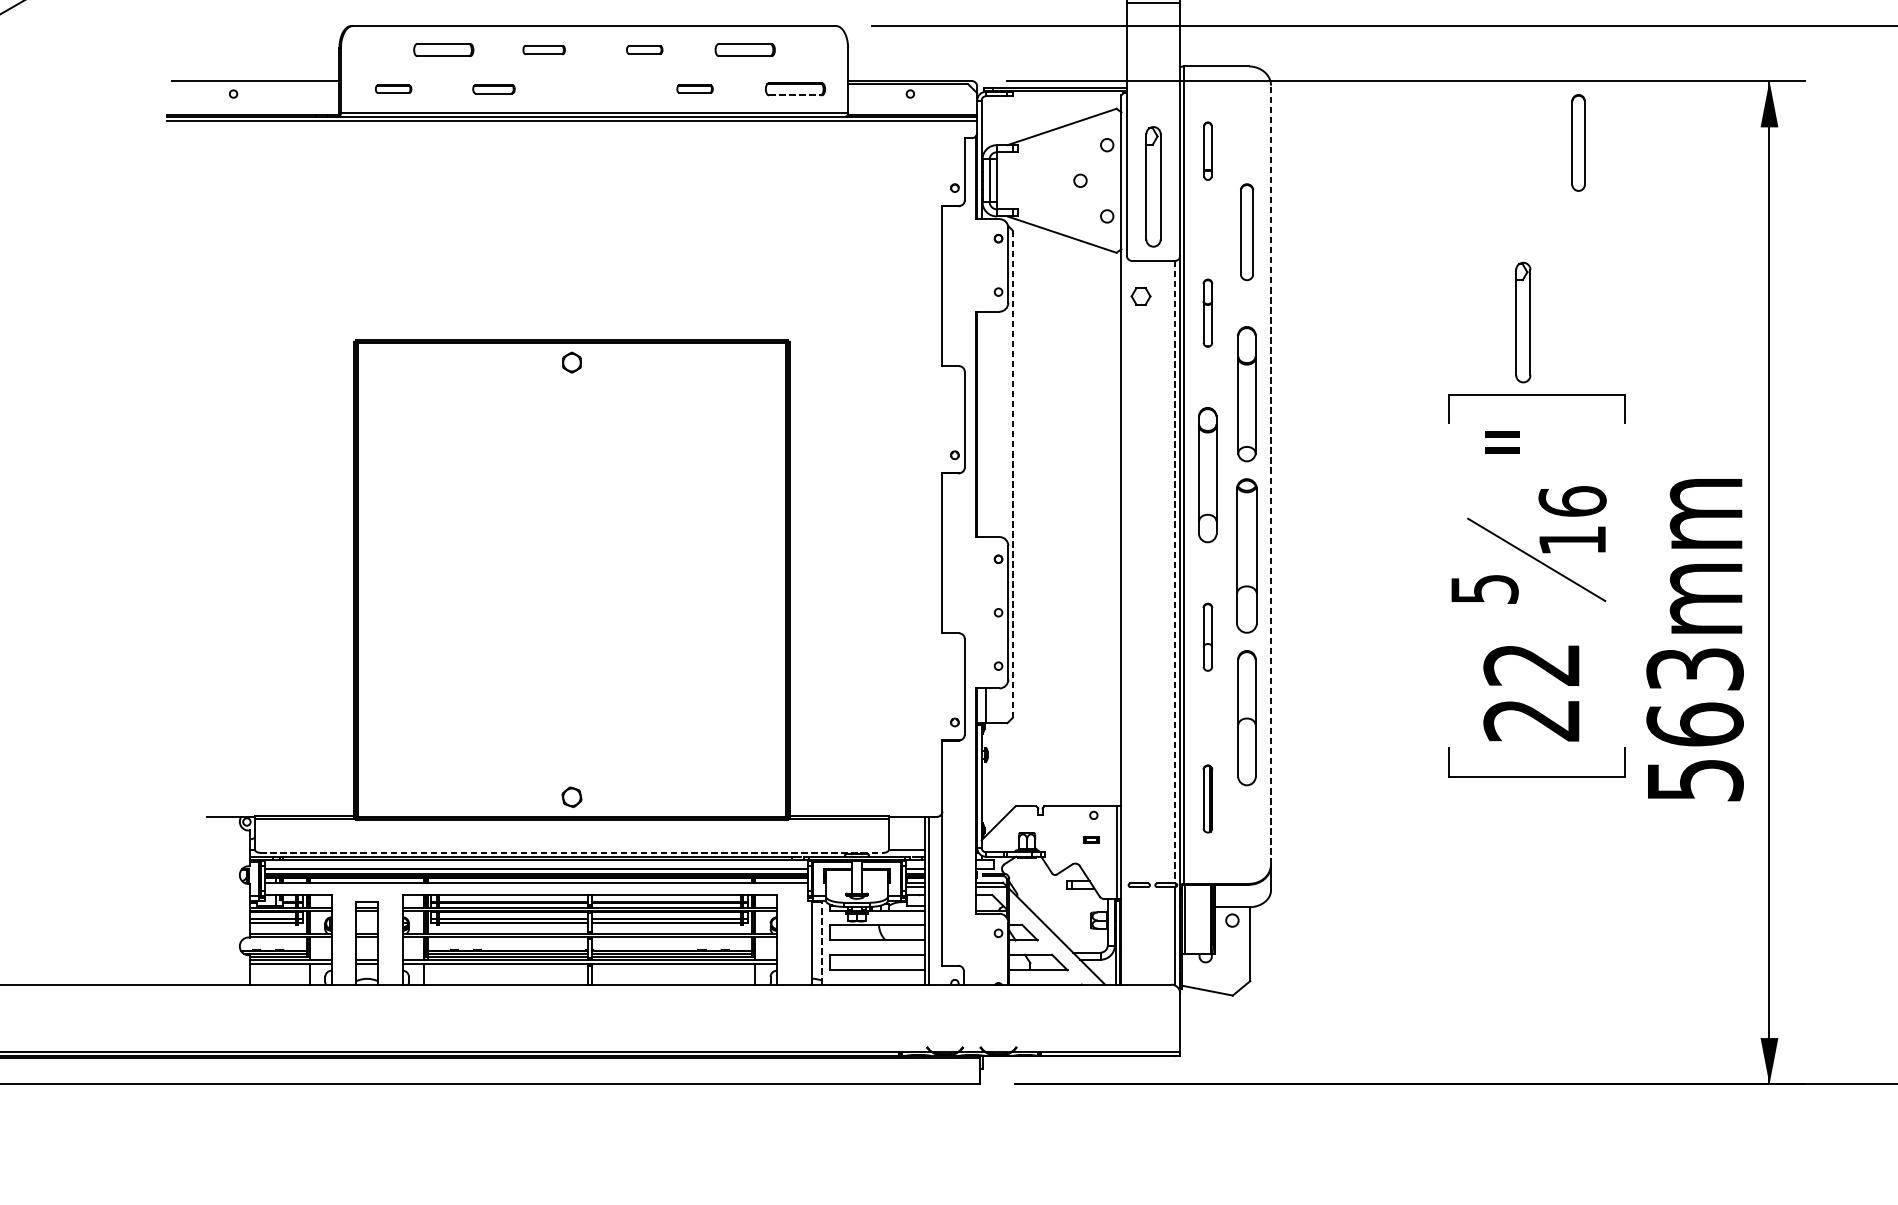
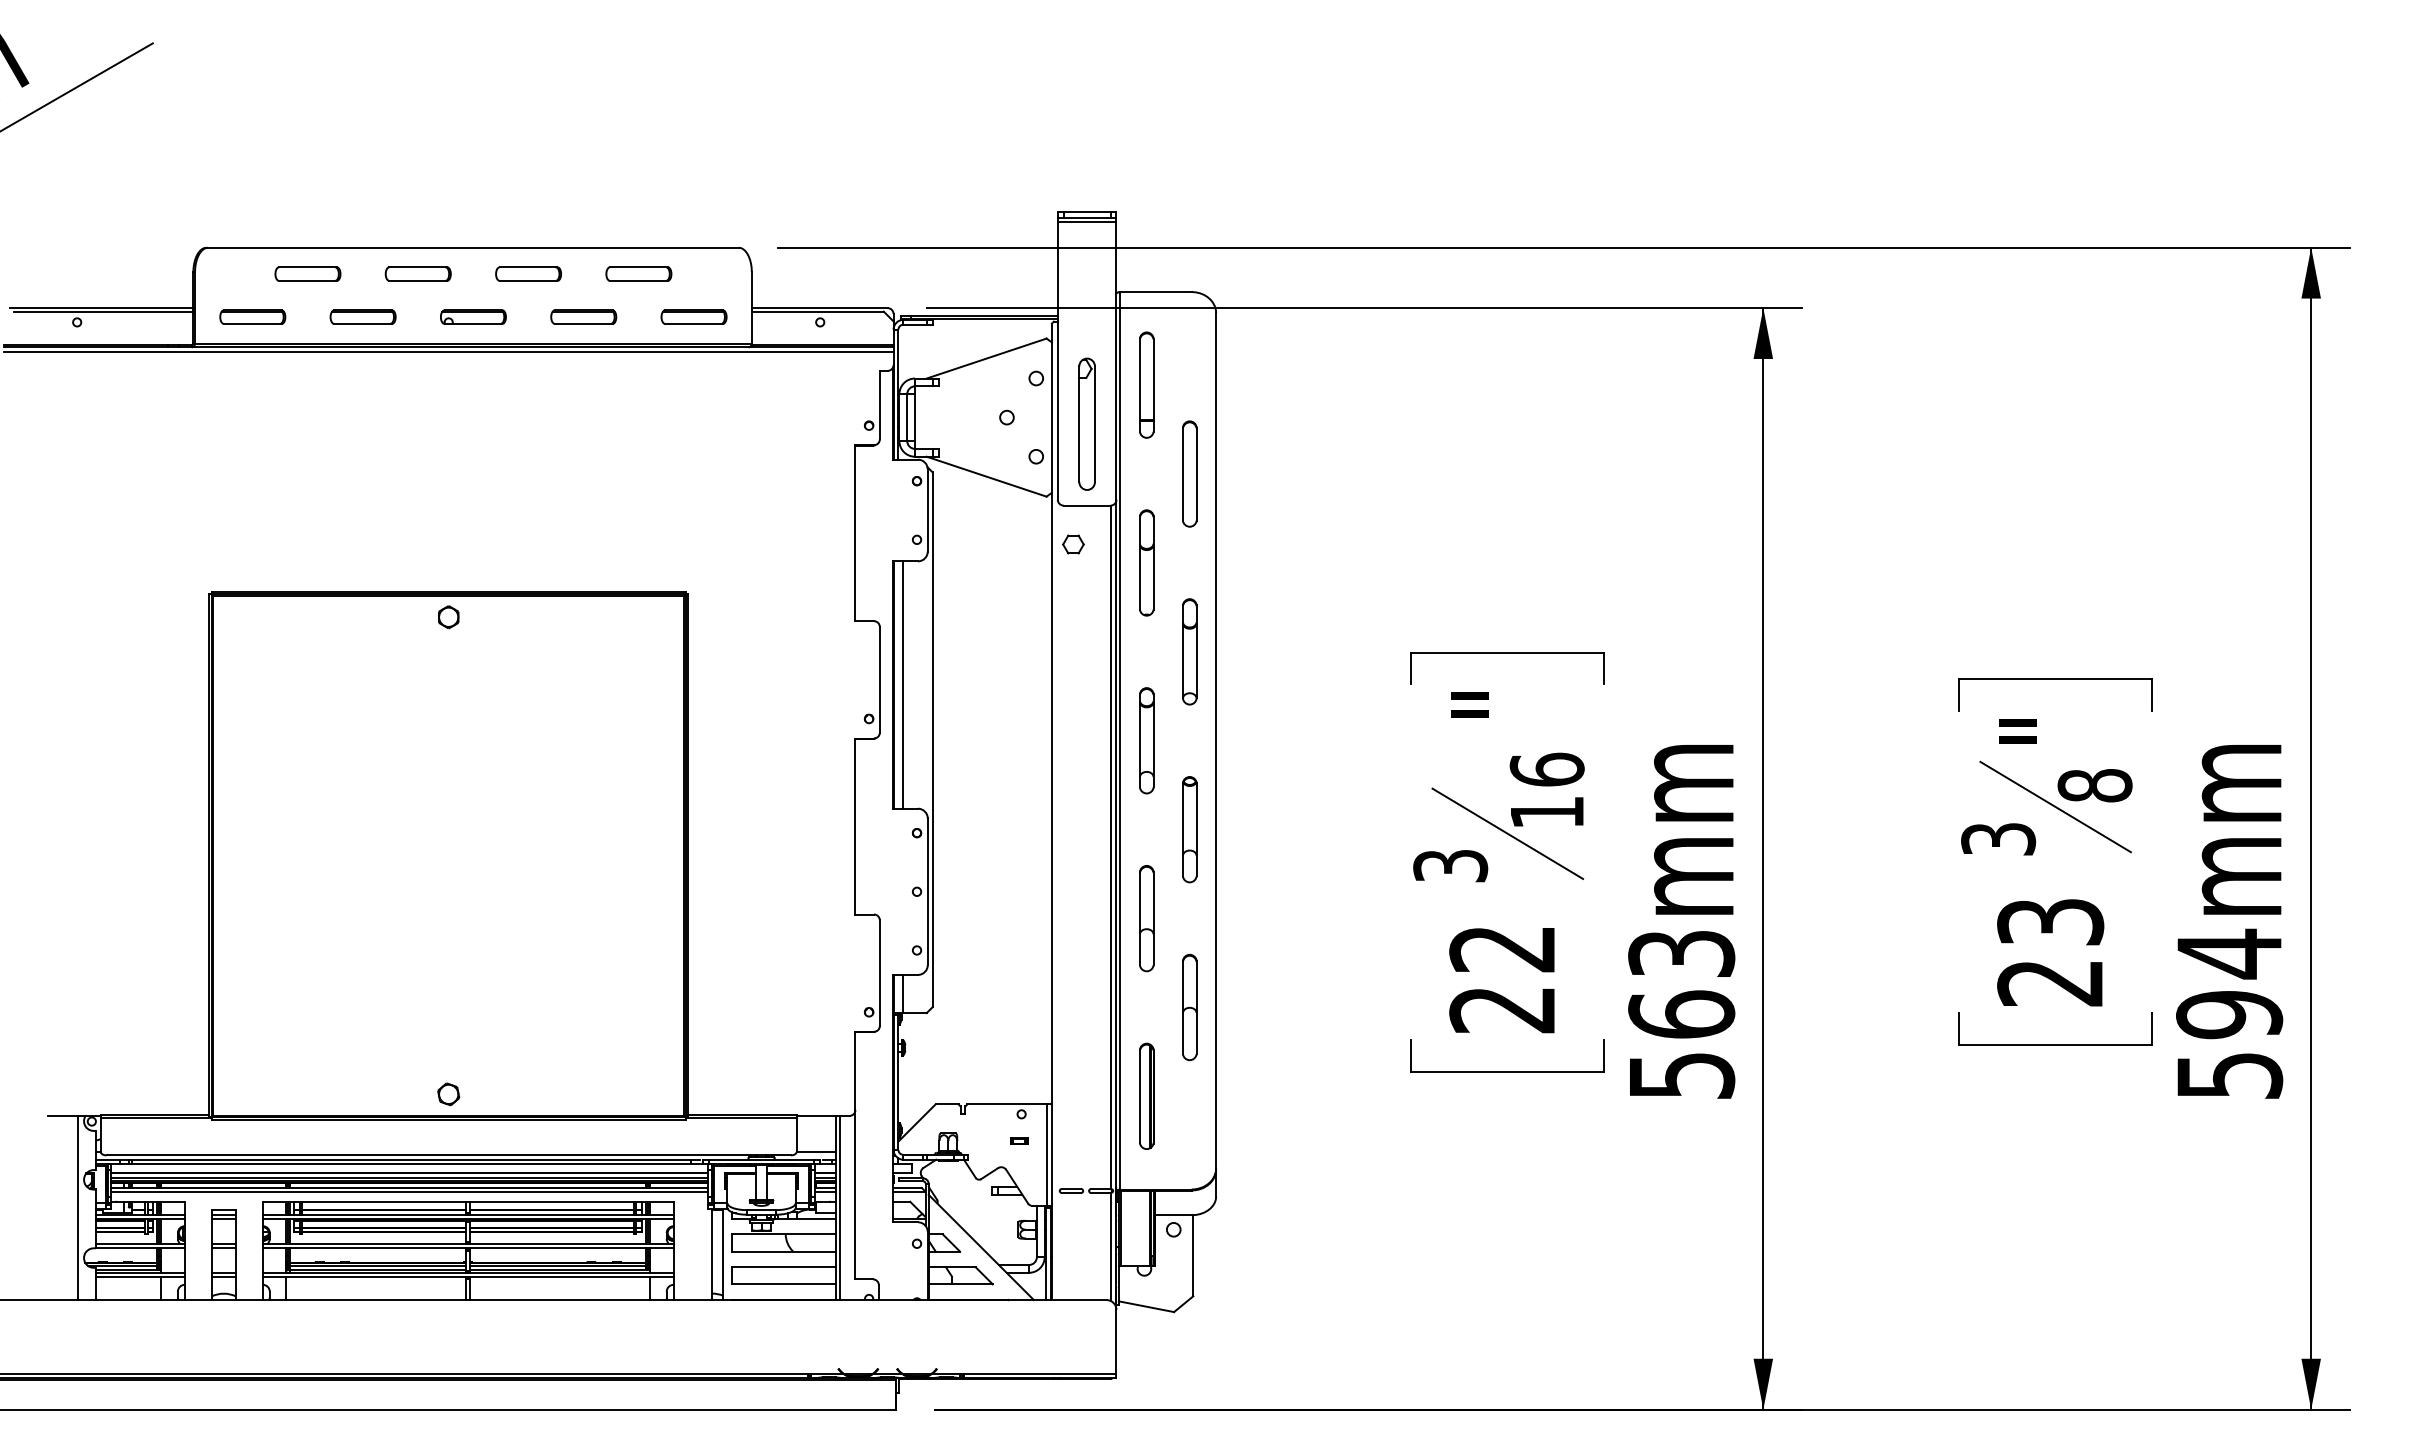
part: (543, 49) -> (417, 273), size x1.43
part: (644, 49) -> (528, 273), size x1.67
line: (257, 84) -> (103, 311), added
part: (393, 88) -> (252, 316), size x1.67
part: (493, 88) -> (362, 316), size x1.43
part: (594, 88) -> (473, 316), added
part: (694, 88) -> (583, 316), size x1.67
line: (795, 95) -> (694, 323), dashed -> solid
part: (1578, 142) -> (1553, 375), removed
part: (1207, 150) -> (1146, 384), size x1.67
part: (1207, 312) -> (1146, 562), size x1.43
part: (1522, 321) -> (1492, 572), removed
part: (1246, 393) -> (1189, 651), size x0.71
line: (986, 423) -> (903, 684), added
line: (1012, 474) -> (932, 740), dashed -> solid
part: (1207, 474) -> (1146, 740), size x0.71
line: (1271, 474) -> (1216, 740), dashed -> solid
part: (1246, 555) -> (1189, 829), size x0.62
line: (1174, 572) -> (1110, 847), dashed -> solid
text: (1484, 588) -> (1450, 865), 5 -> 3
part: (1207, 637) -> (1146, 918), size x1.43
part: (1246, 718) -> (1189, 1007), size x0.71
part: (1207, 798) -> (1146, 1095), size x1.43
line: (572, 852) -> (449, 1155), dashed -> solid
line: (536, 886) -> (409, 1192), added
line: (234, 900) -> (78, 1207), added
line: (822, 943) -> (723, 1254), dashed -> solid

